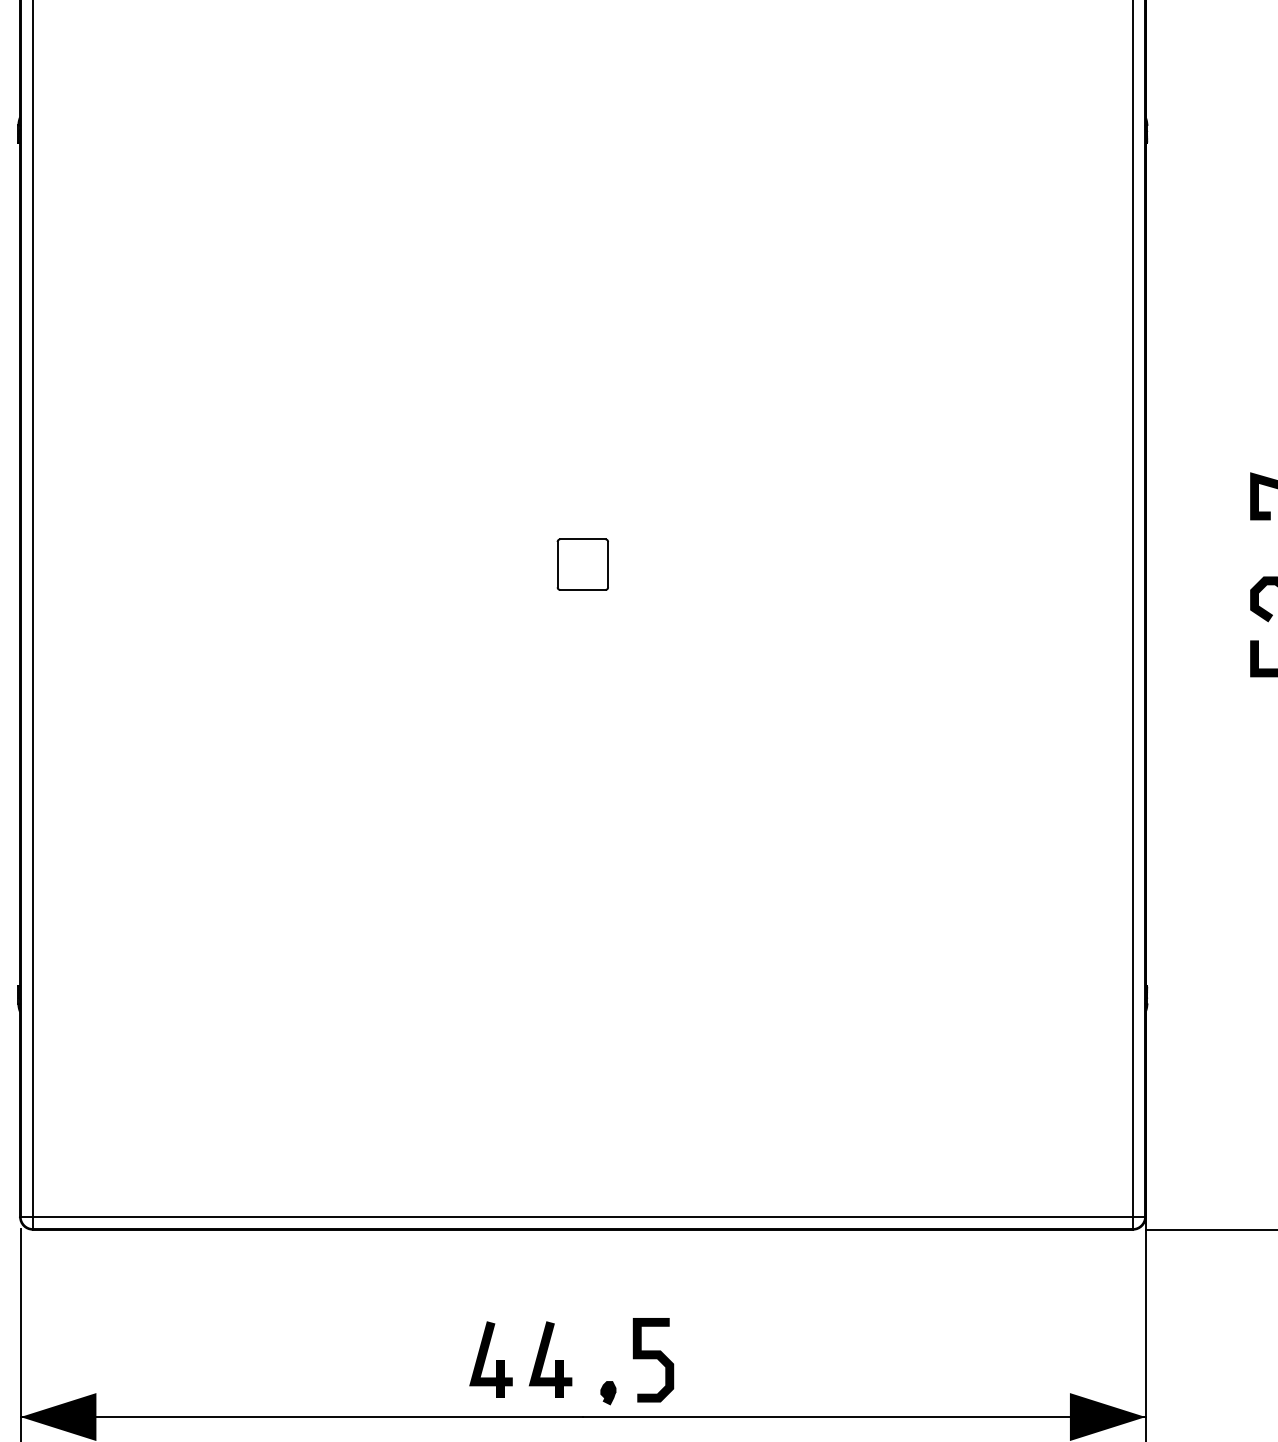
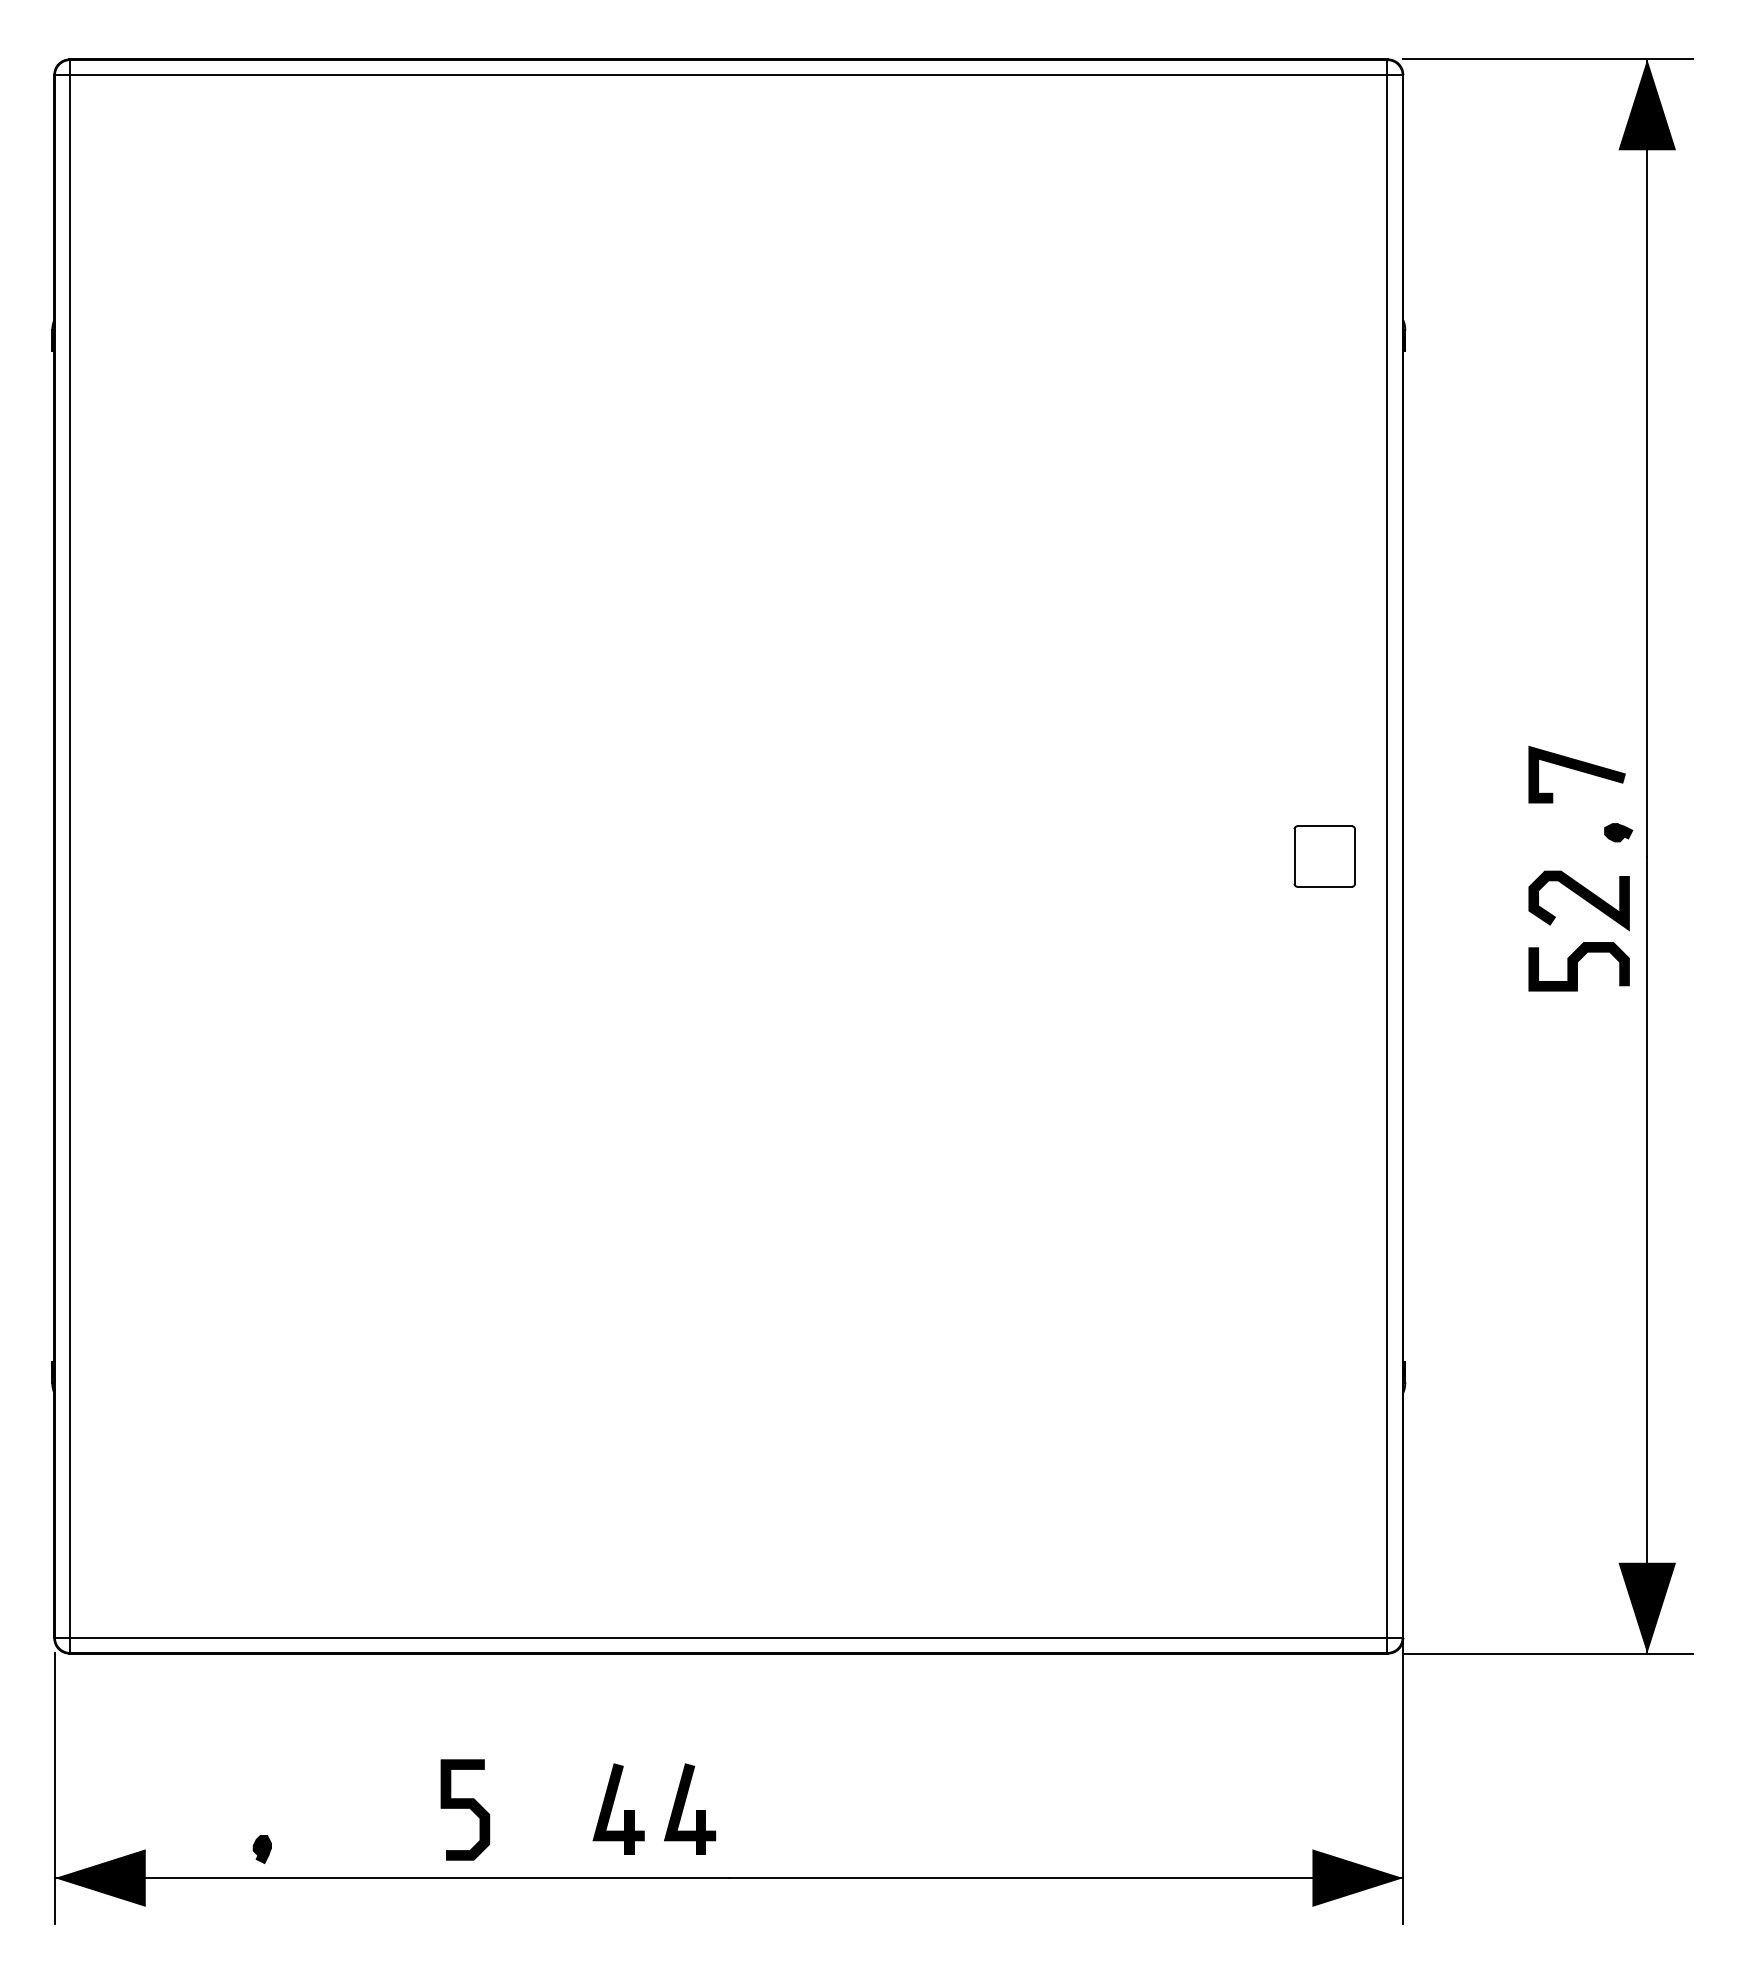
part: (582, 564) -> (1324, 856), moved
curve: (653, 1358) -> (465, 1808), moved
part: (607, 1393) -> (261, 1849), moved

